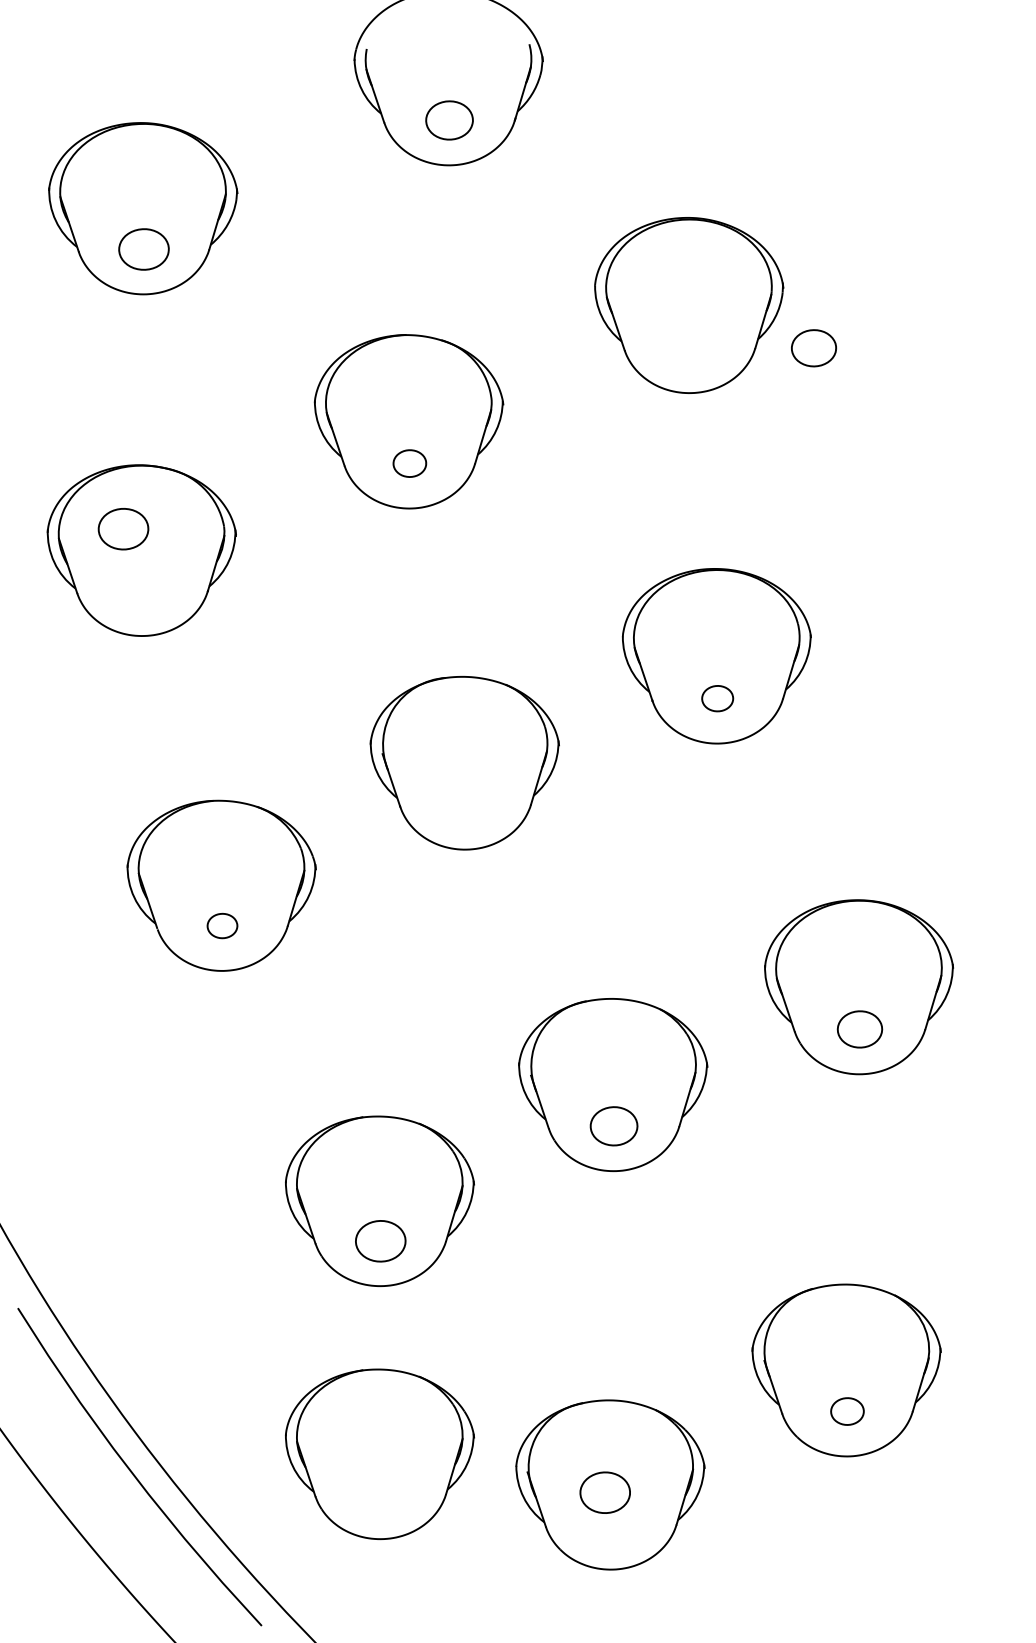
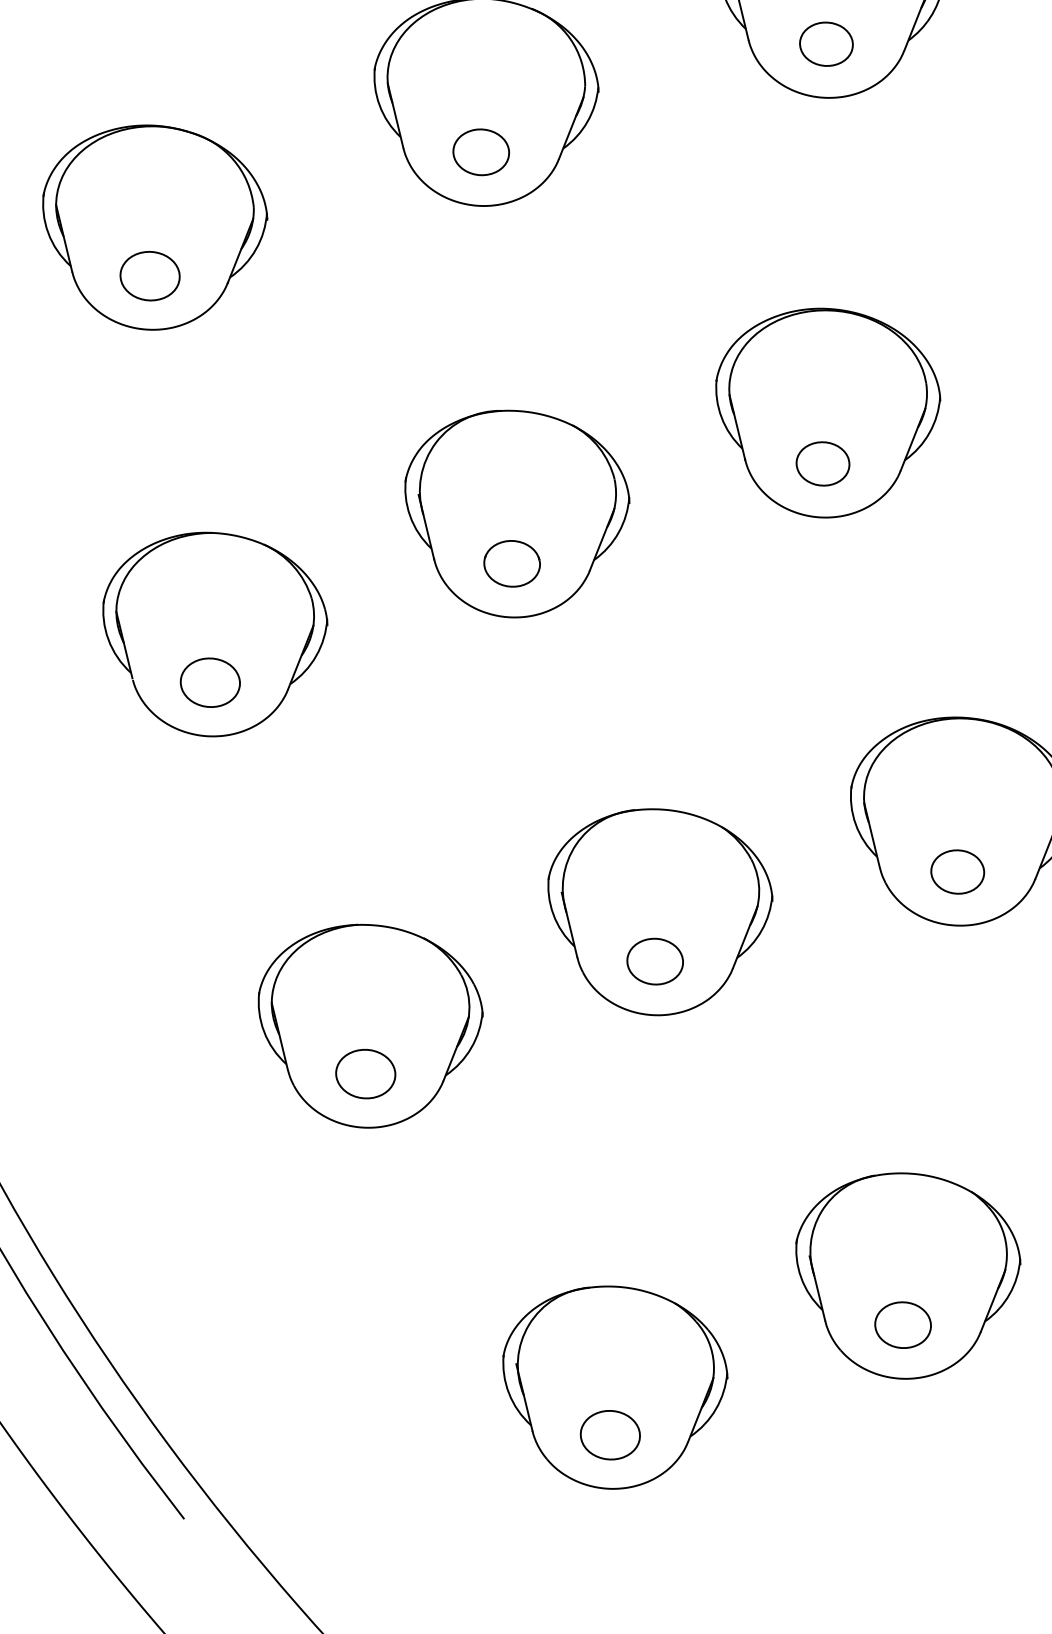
part: (813, 348) -> (825, 44), moved
part: (409, 463) -> (480, 152), size x1.43
part: (123, 529) -> (150, 276), moved
part: (717, 698) -> (822, 463), size x1.43
part: (465, 804) -> (512, 563), added
part: (222, 925) -> (210, 682), size x1.67
part: (847, 1411) -> (903, 1325), size x1.43
part: (379, 1453) -> (342, 1326), removed
part: (604, 1492) -> (609, 1434), moved

